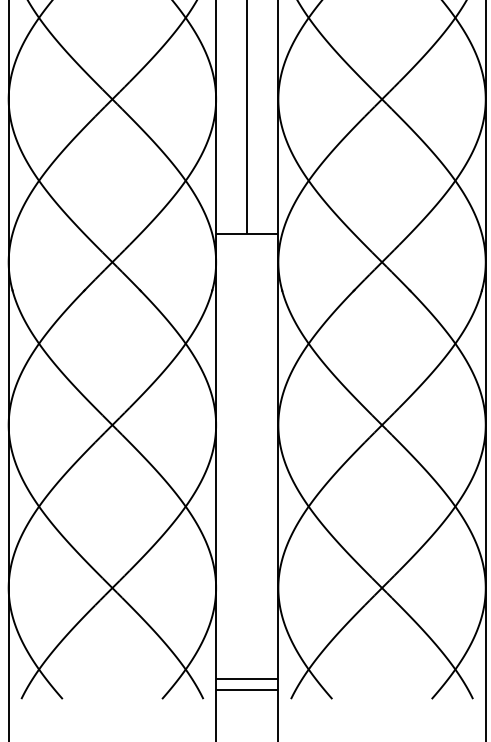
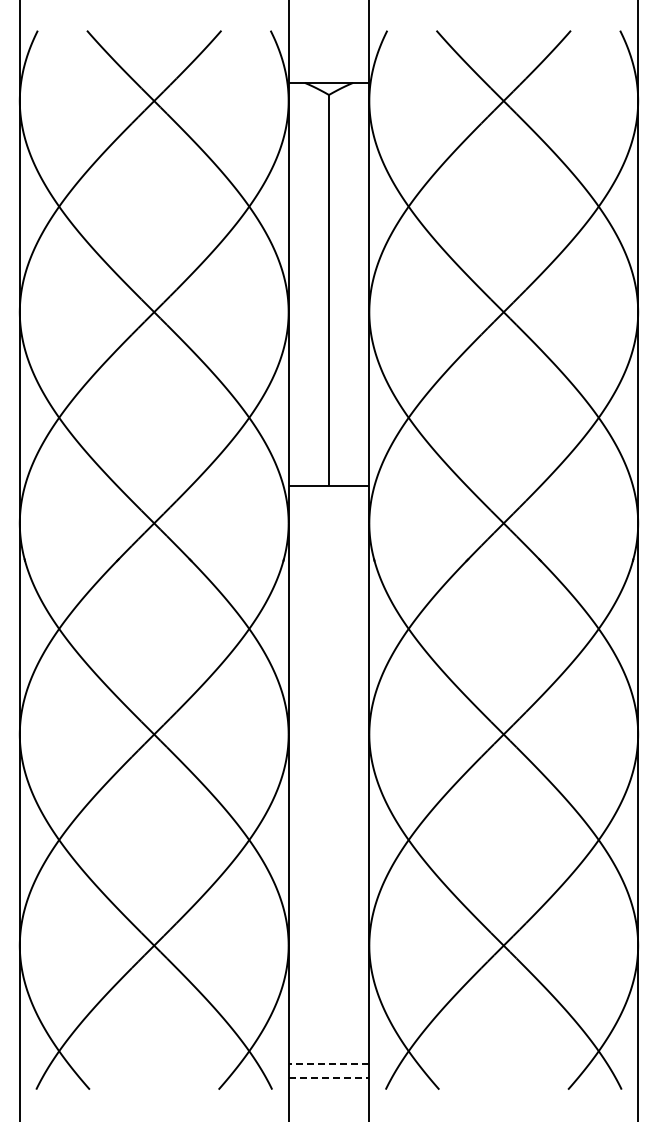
line: (246, 679) -> (328, 1064), solid -> dashed
line: (247, 689) -> (329, 1077), solid -> dashed

